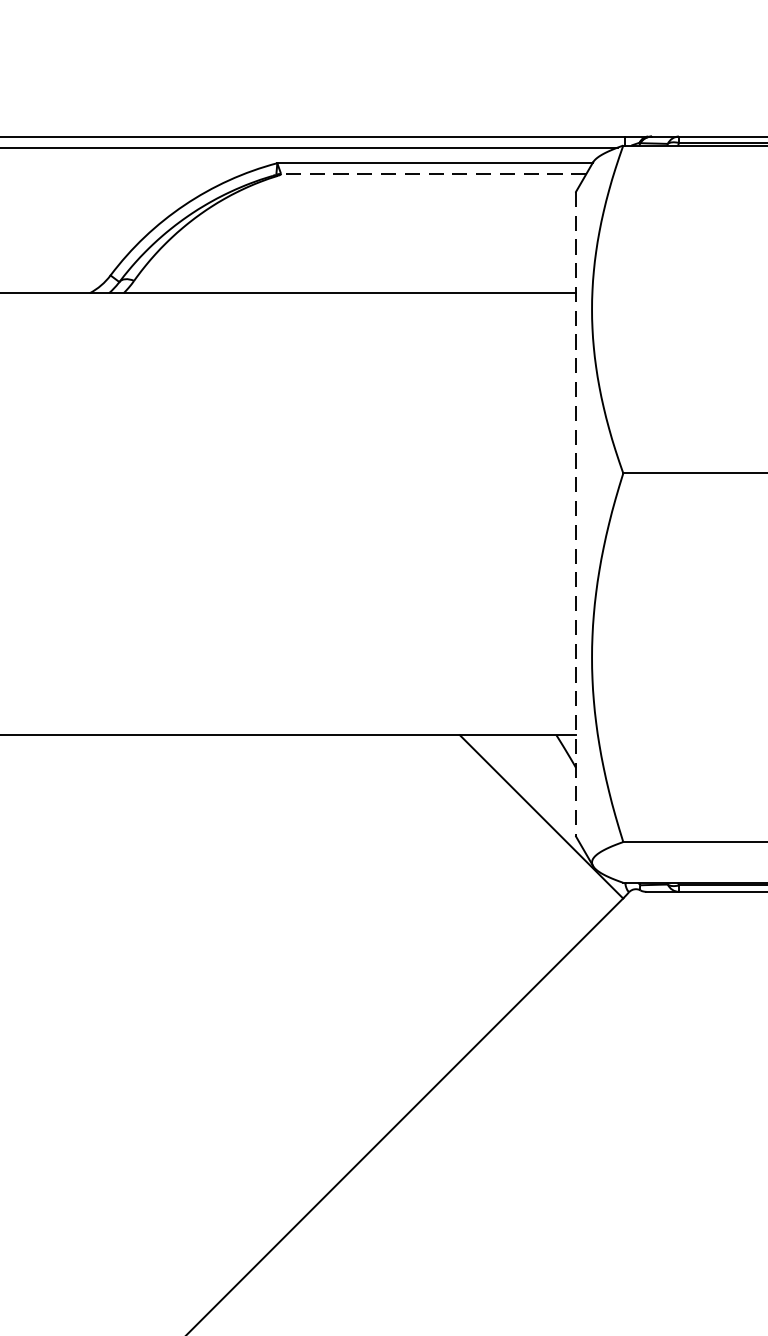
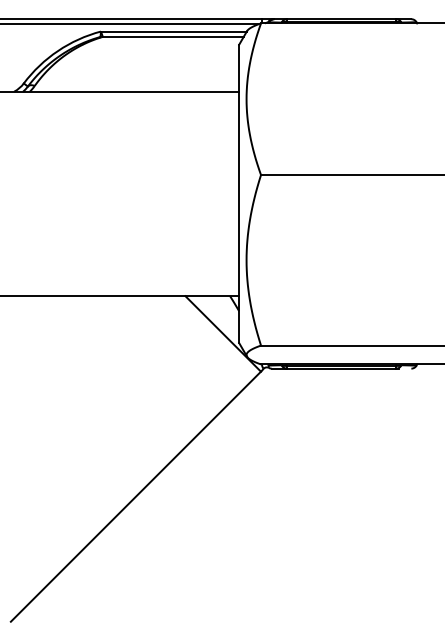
line: (434, 173) -> (173, 36), dashed -> solid
line: (576, 515) -> (239, 194), dashed -> solid

